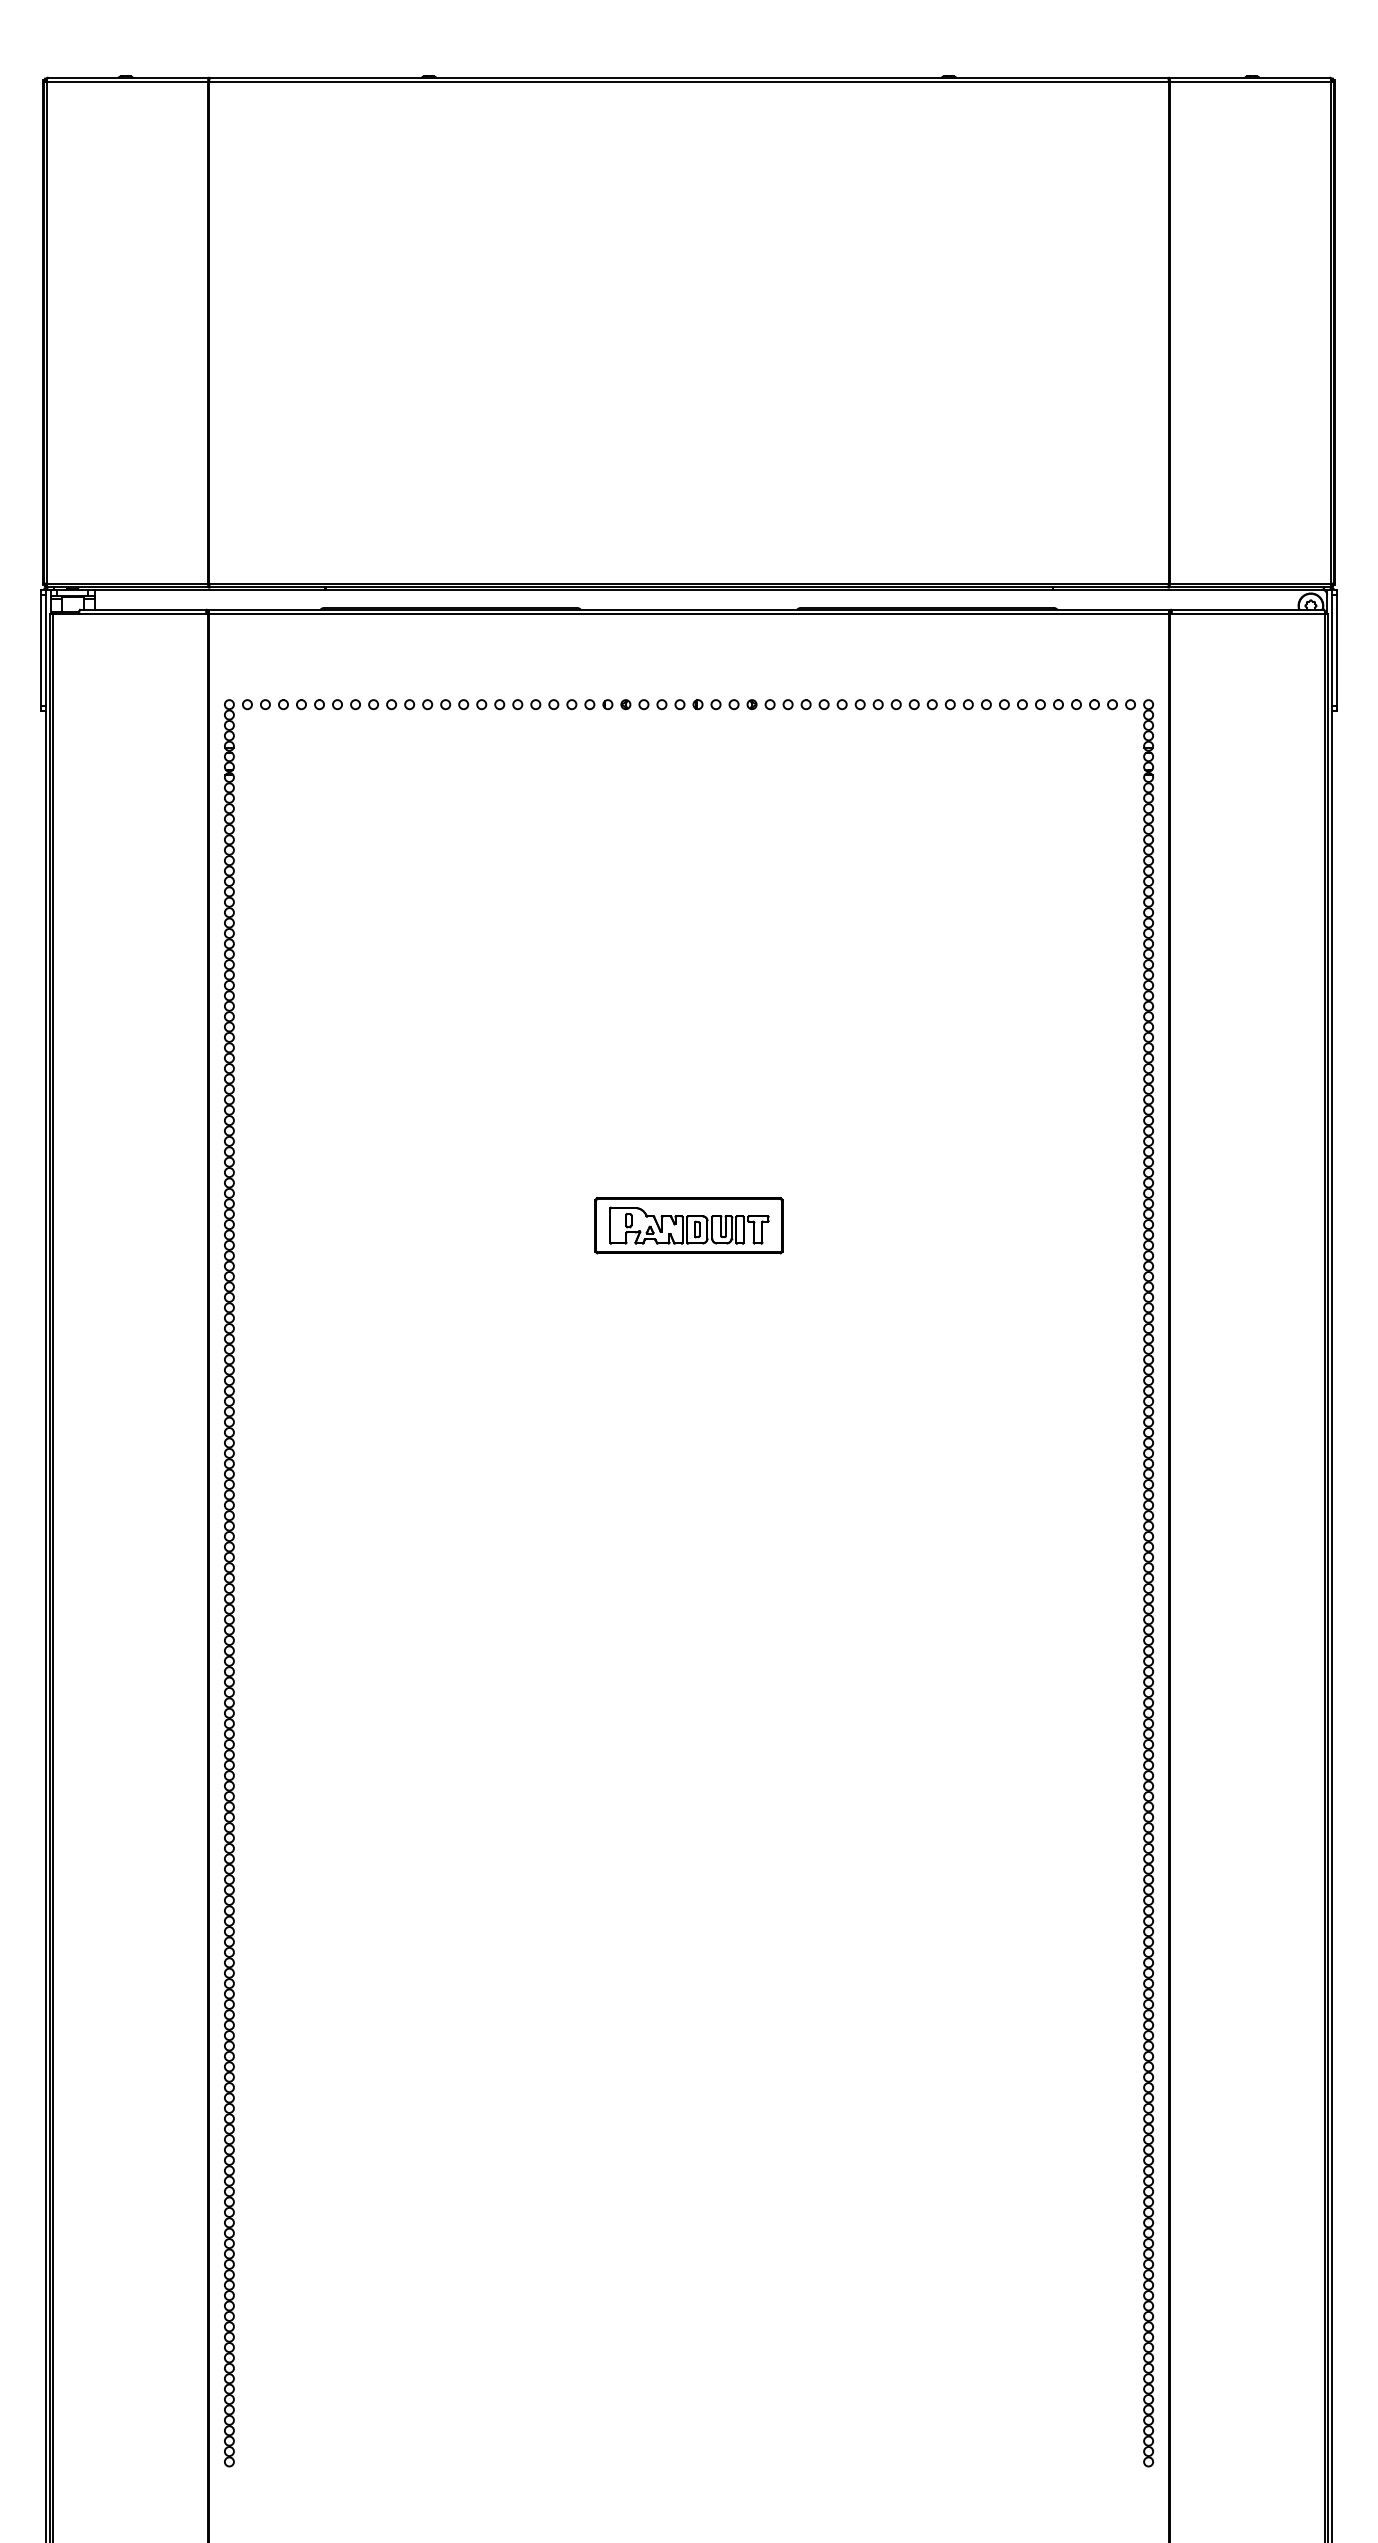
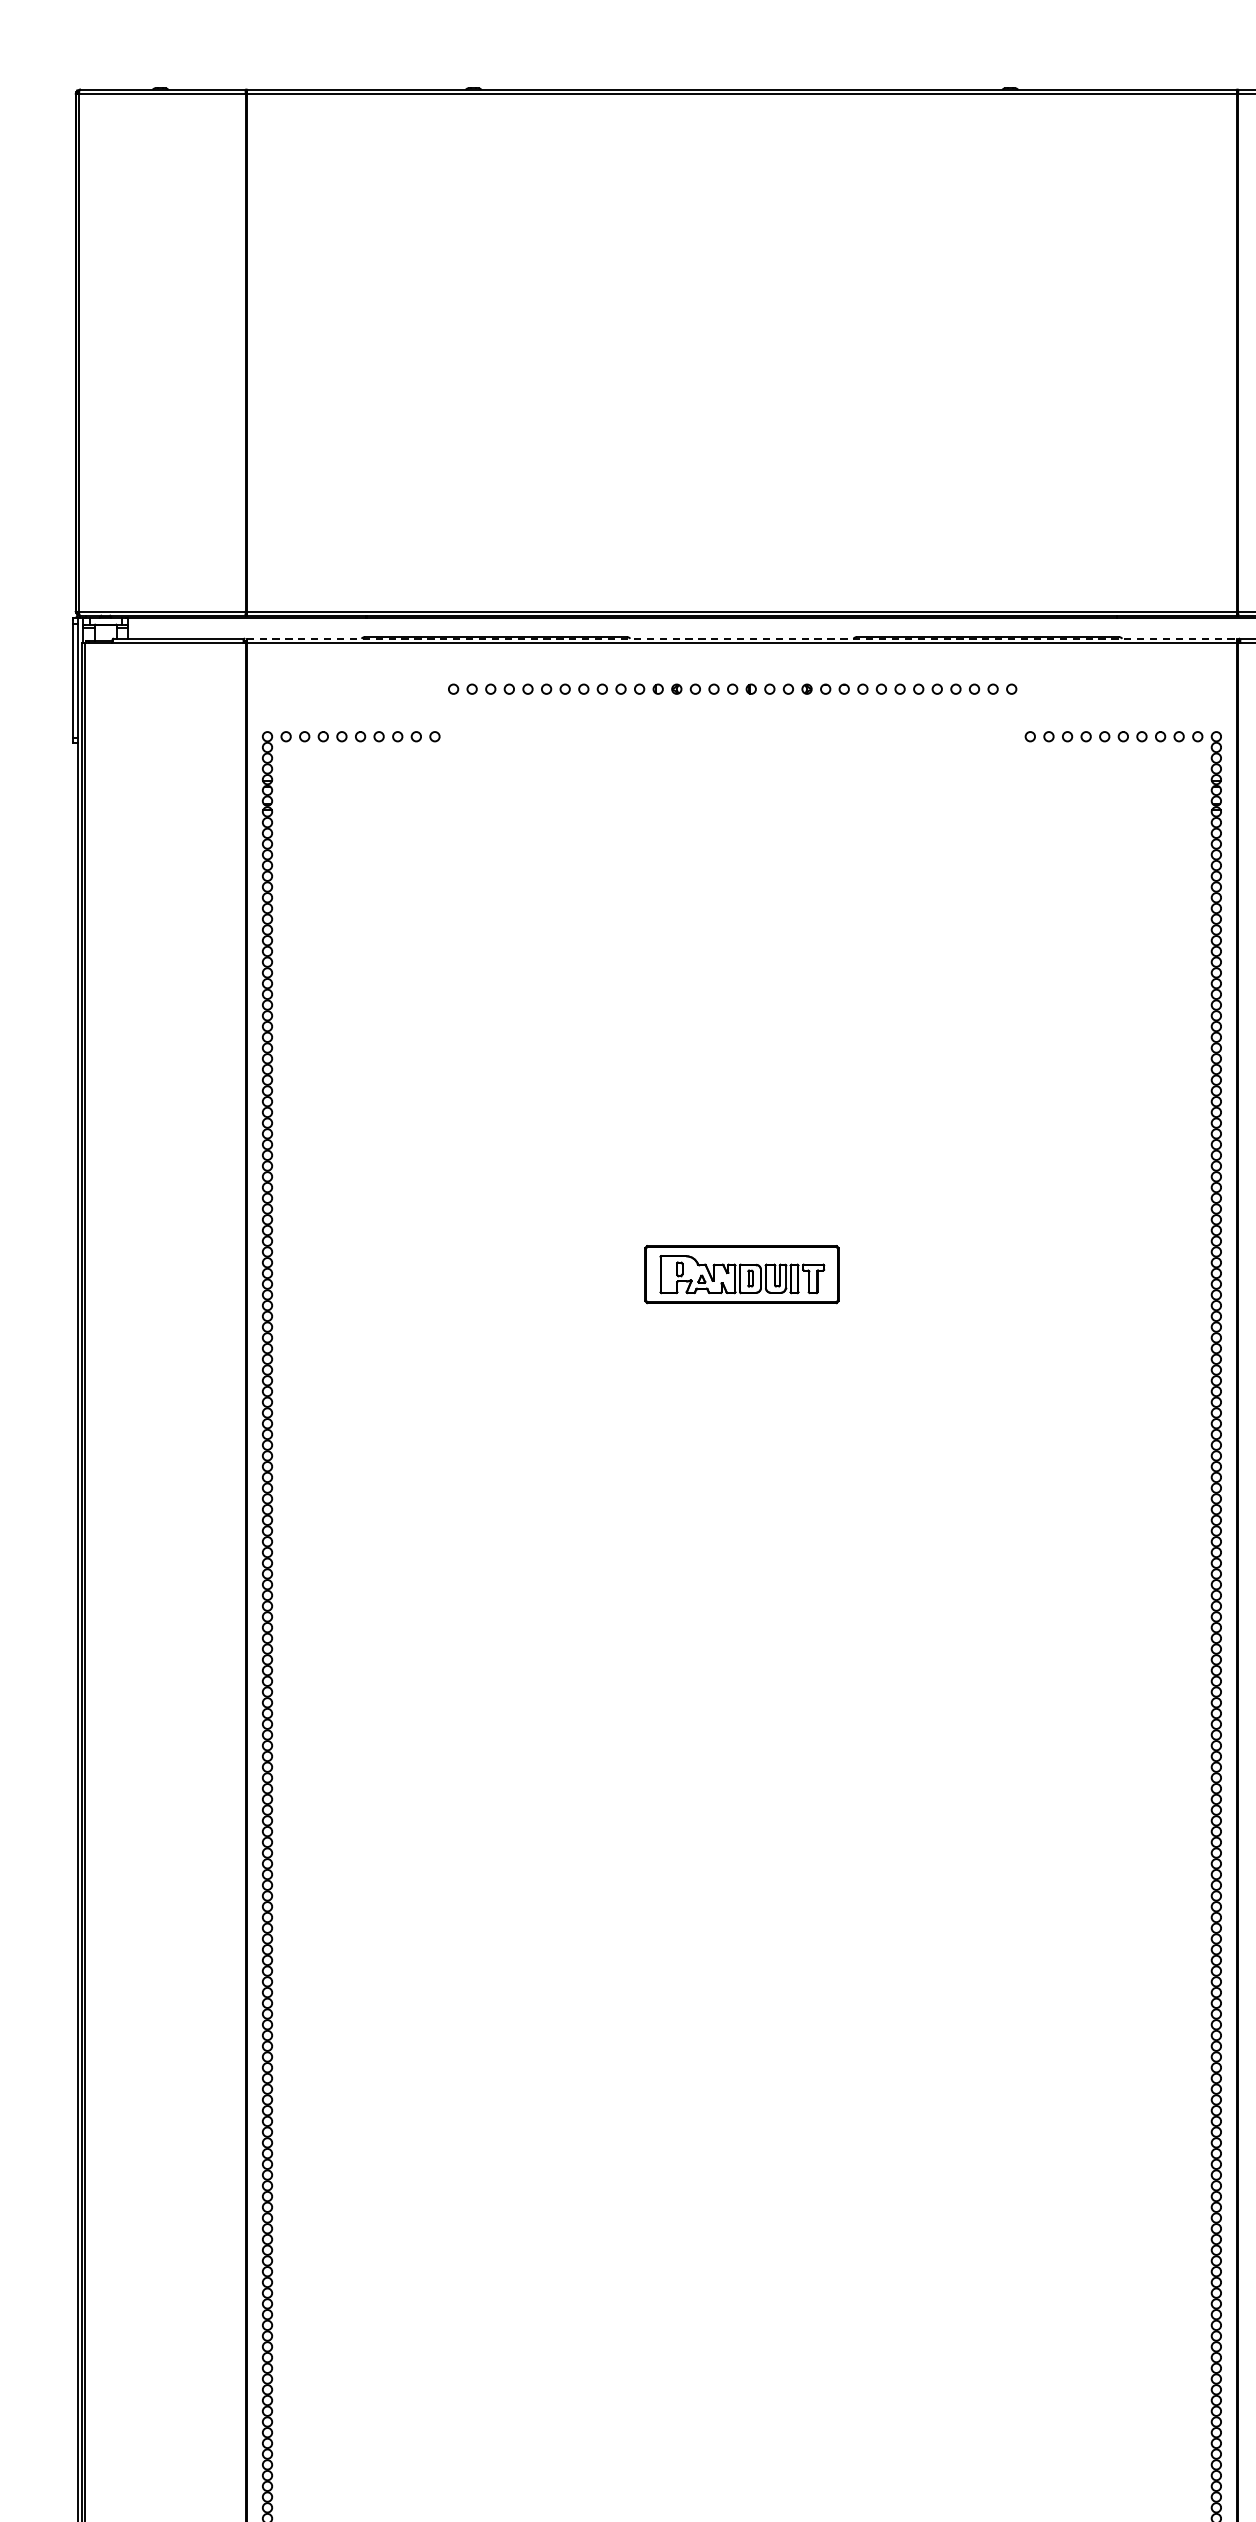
line: (688, 609) -> (741, 638), solid -> dashed
part: (679, 704) -> (732, 689), moved

